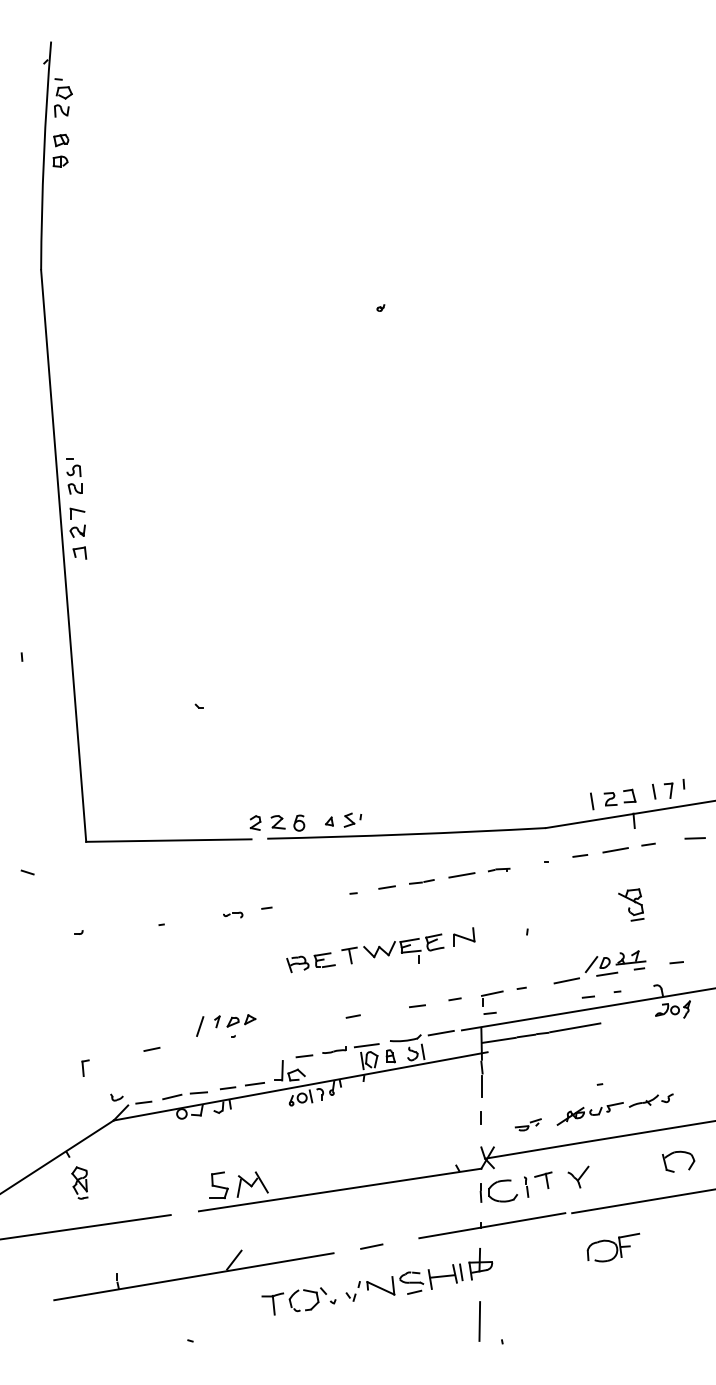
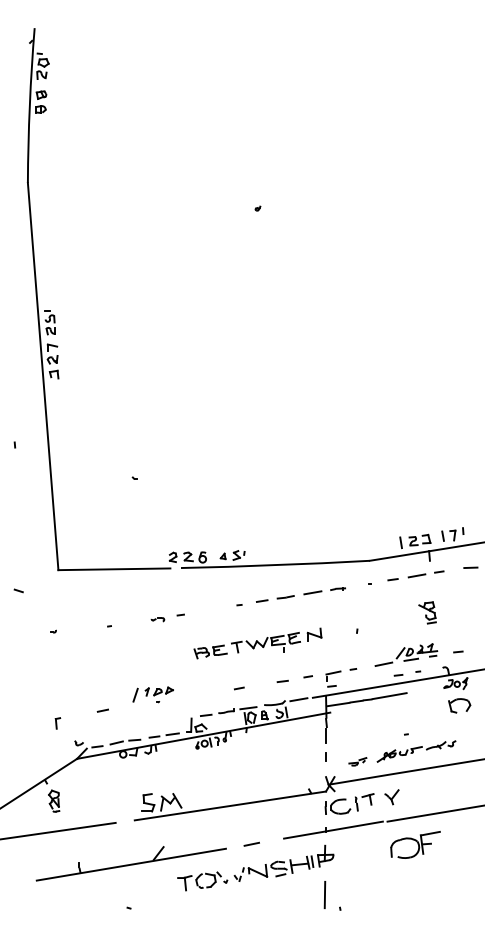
part: (678, 1161) -> (459, 705), moved
part: (613, 1246) -> (415, 844), size x1.4

